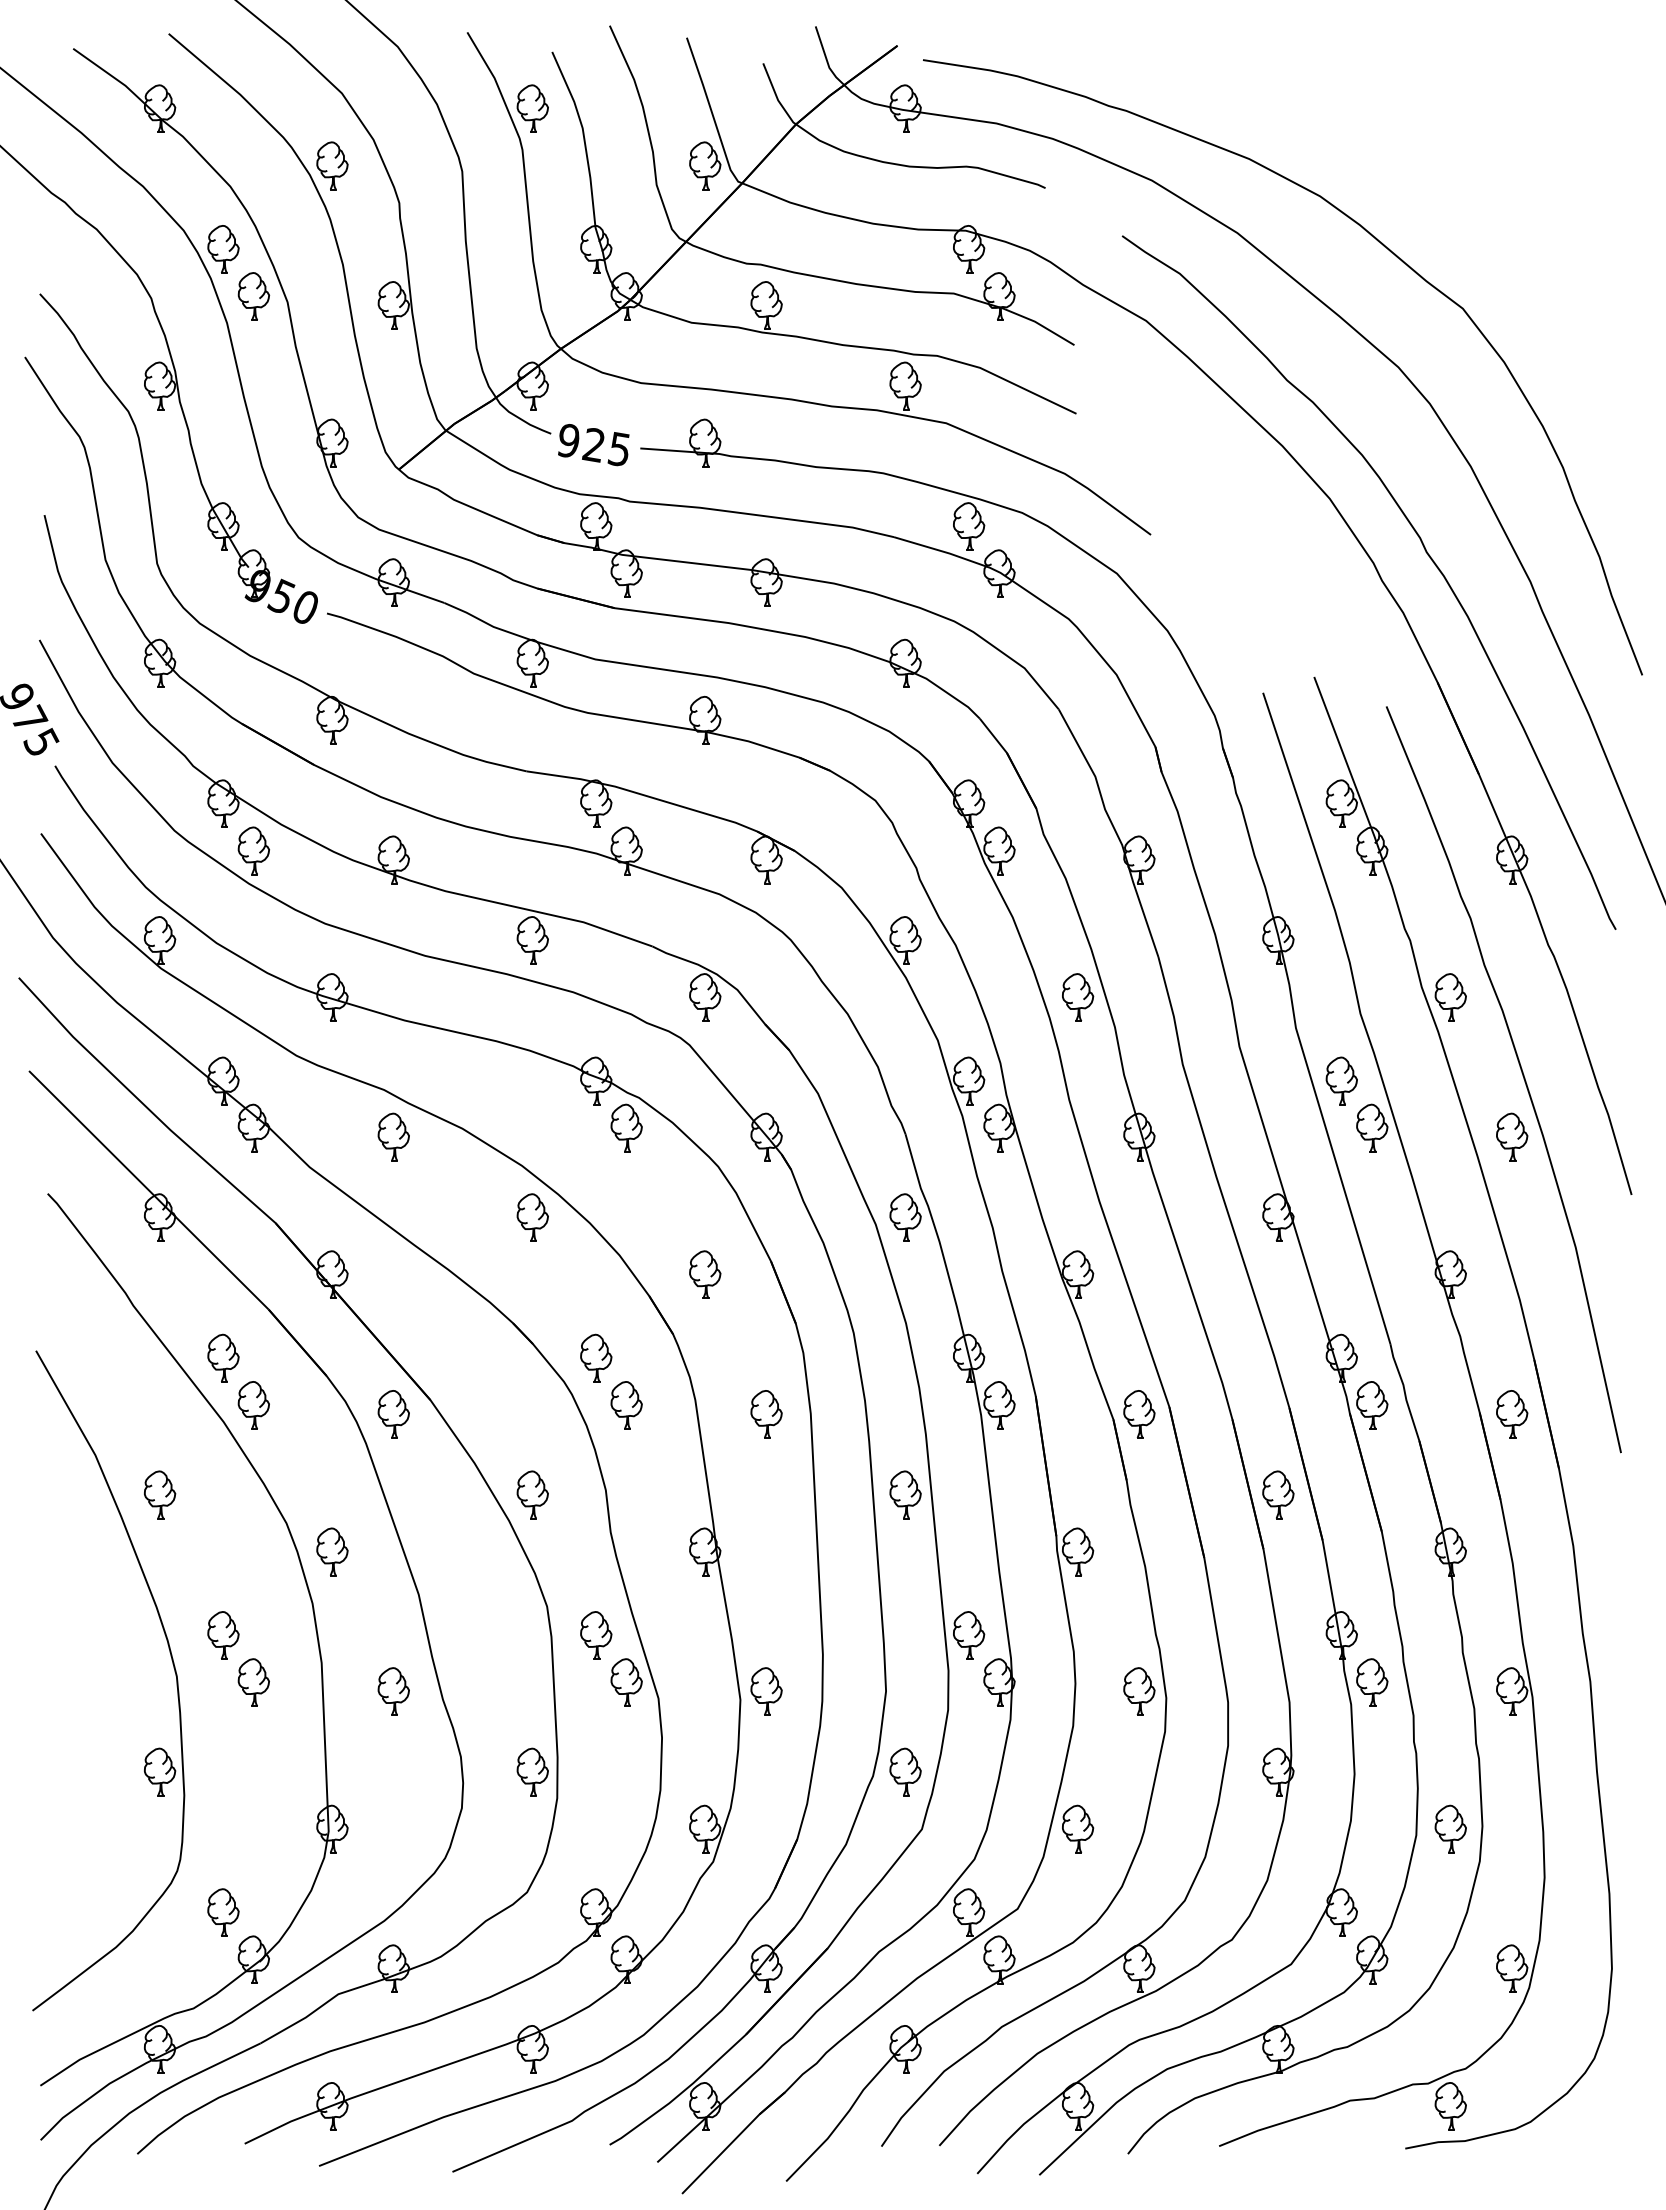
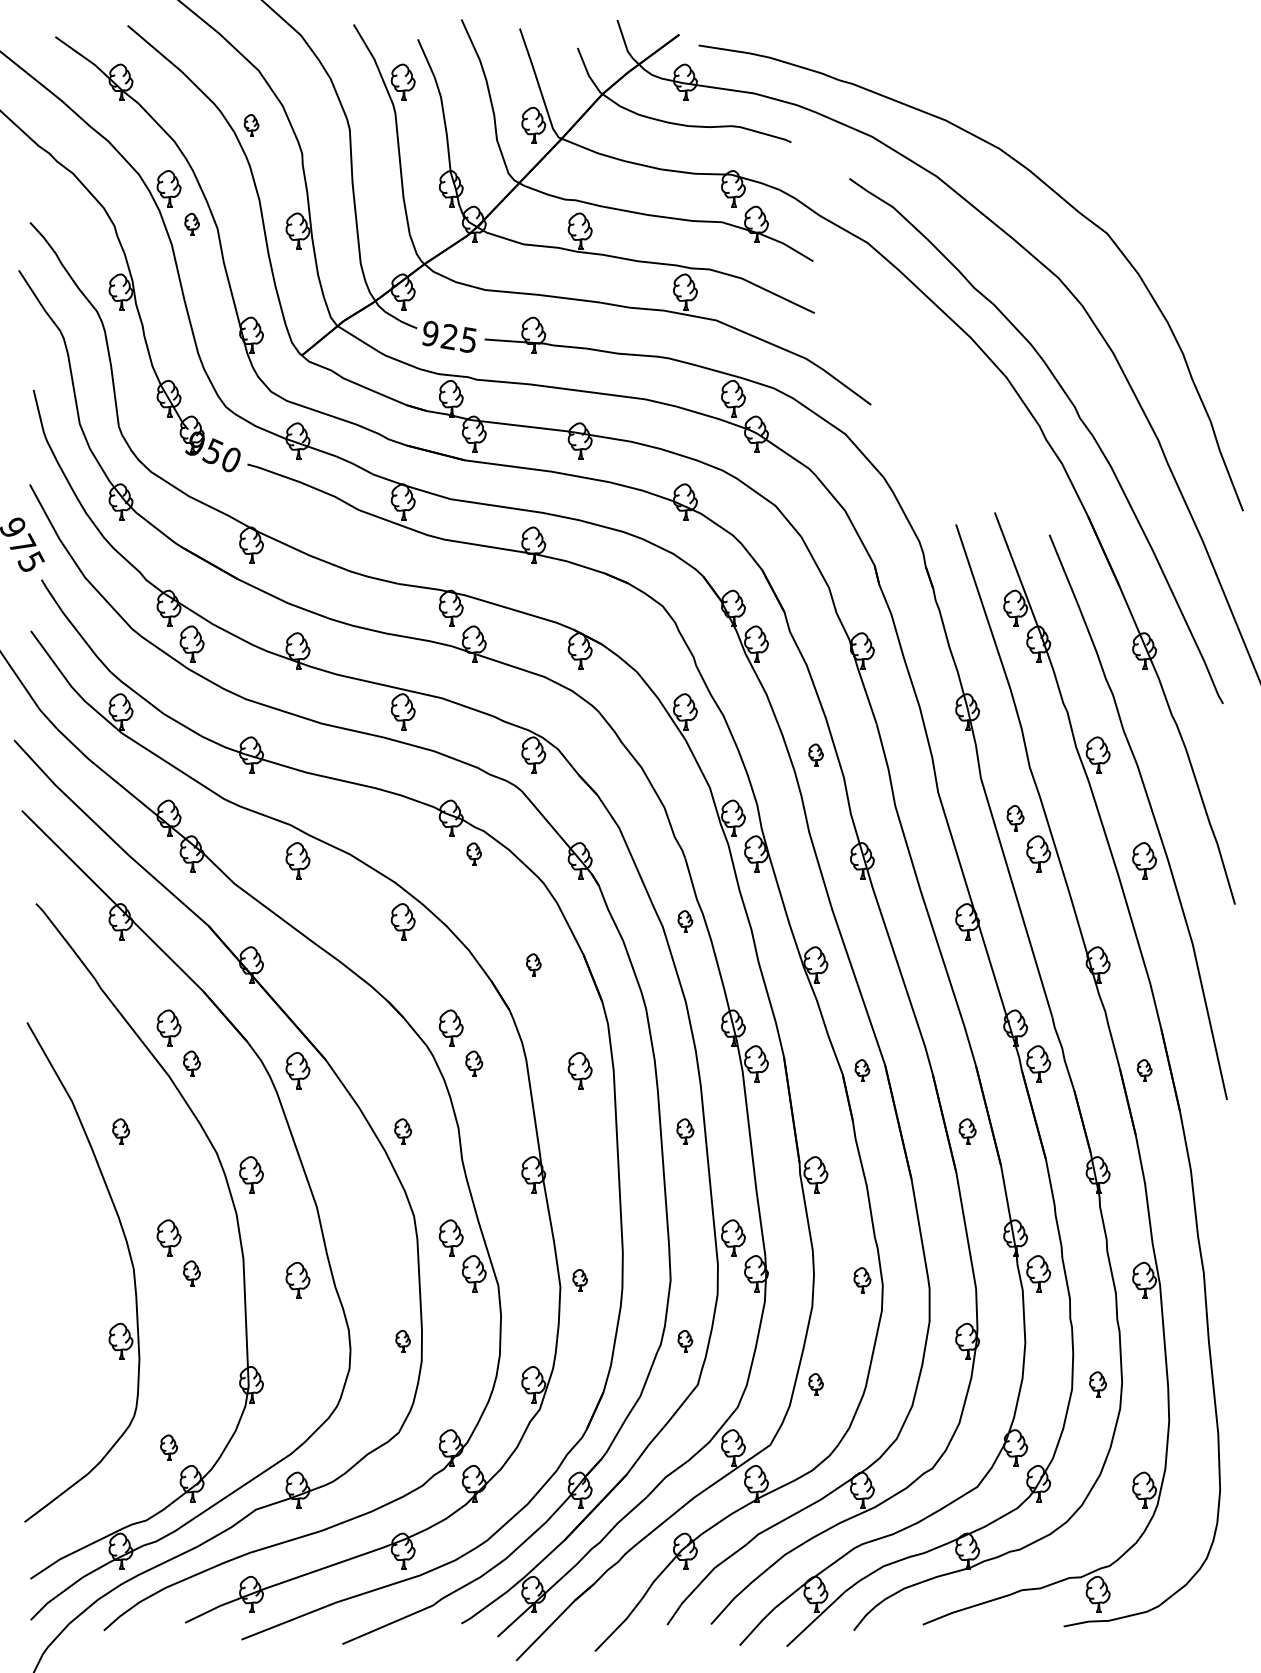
part: (332, 165) -> (251, 125), size x0.6
part: (253, 296) -> (191, 224), size x0.6
part: (1078, 997) -> (816, 755), size x0.6
part: (1341, 1080) -> (1015, 817), size x0.7
part: (626, 1127) -> (474, 853), size x0.6
part: (905, 1217) -> (685, 921), size x0.6
part: (705, 1274) -> (533, 964), size x0.6
part: (253, 1405) -> (191, 1063), size x0.7
part: (626, 1405) -> (474, 1063), size x0.7
part: (1139, 1414) -> (862, 1070), size x0.6
part: (1512, 1414) -> (1144, 1070), size x0.6
part: (160, 1494) -> (121, 1131), size x0.7
part: (532, 1494) -> (403, 1131), size x0.7
part: (905, 1494) -> (685, 1131), size x0.7
part: (1278, 1494) -> (967, 1131), size x0.7
part: (253, 1682) -> (191, 1273), size x0.7
part: (766, 1691) -> (580, 1280), size x0.6
part: (1139, 1691) -> (862, 1280), size x0.7
part: (532, 1771) -> (403, 1341), size x0.6
part: (905, 1771) -> (685, 1341), size x0.6
part: (1078, 1828) -> (816, 1384), size x0.6
part: (1450, 1828) -> (1097, 1384), size x0.7
part: (223, 1912) -> (169, 1447), size x0.7

